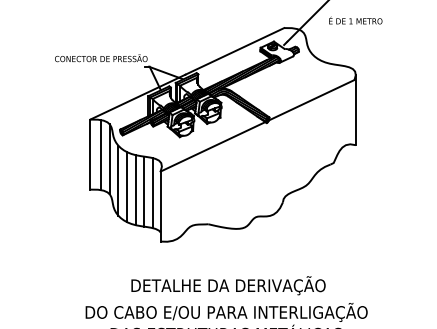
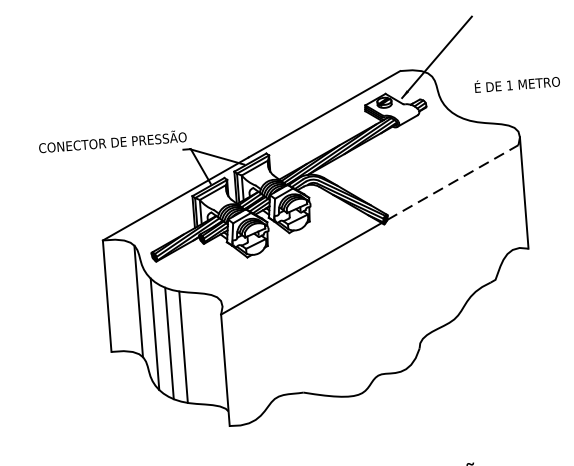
text: (355, 20) -> (516, 83), moved
line: (312, 99) -> (454, 181), solid -> dashed
line: (101, 155) -> (125, 296), removed
line: (144, 191) -> (197, 348), removed
line: (152, 193) -> (210, 350), removed

